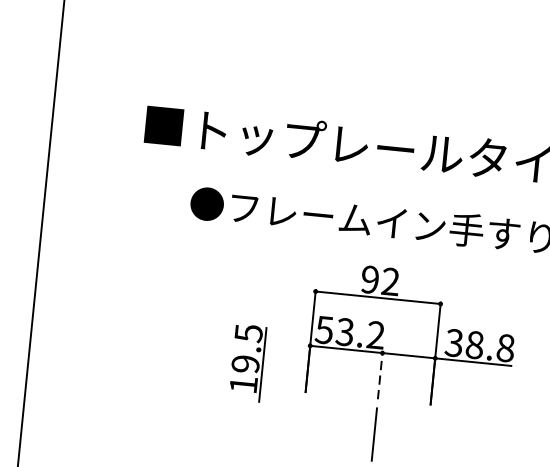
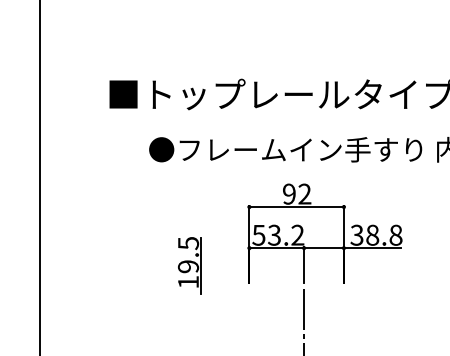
part: (247, 362) -> (189, 265), moved
line: (380, 376) -> (304, 265), dashed -> solid

